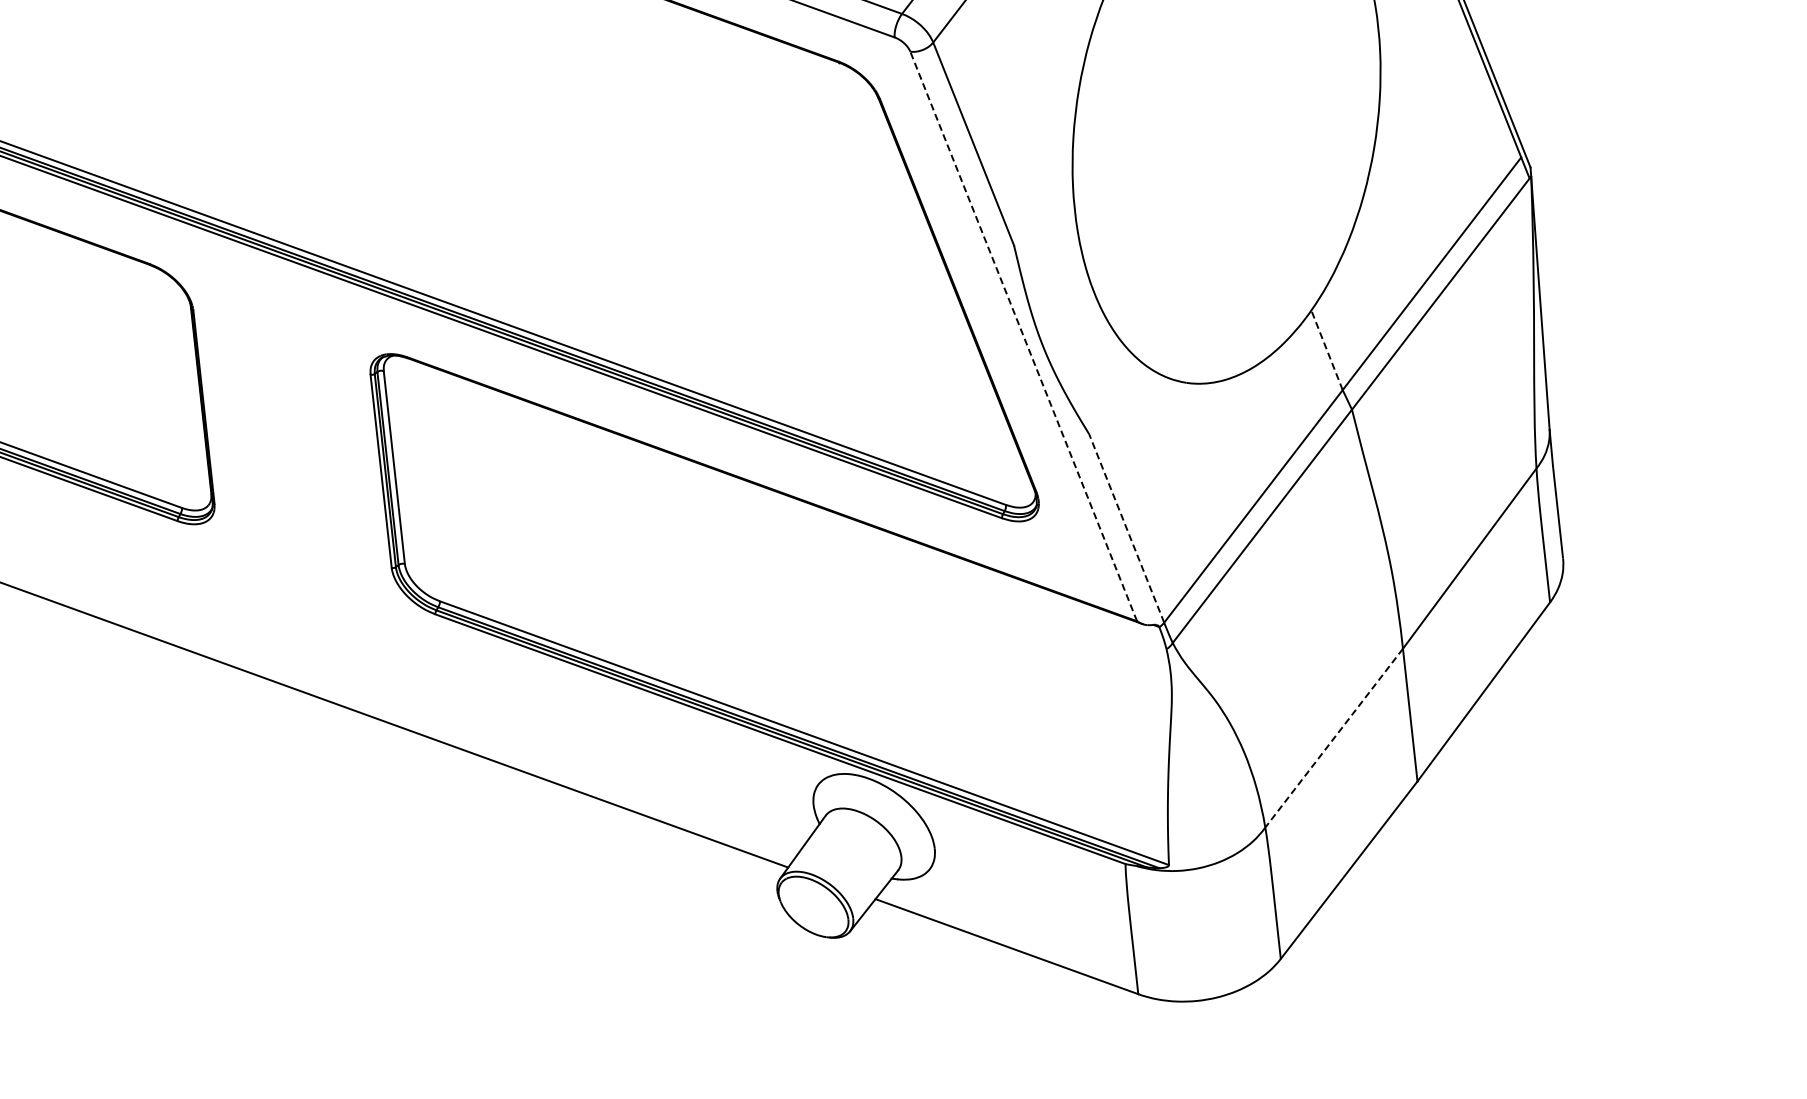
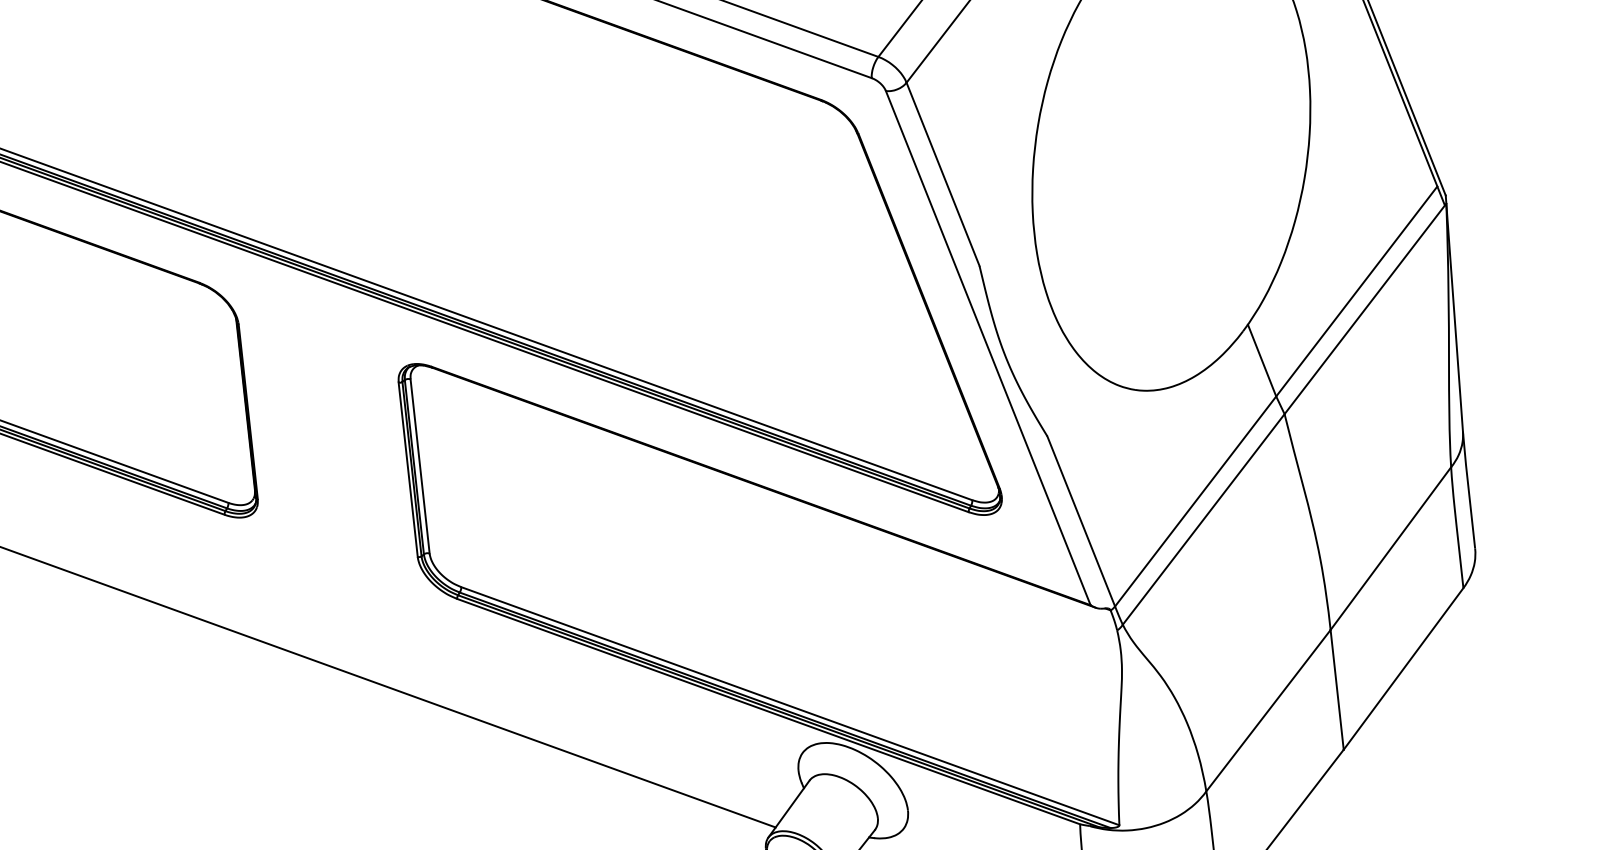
line: (1023, 336) -> (988, 348), dashed -> solid
line: (1327, 350) -> (1262, 360), dashed -> solid
line: (1126, 527) -> (1081, 520), dashed -> solid
line: (1334, 738) -> (1268, 710), dashed -> solid

